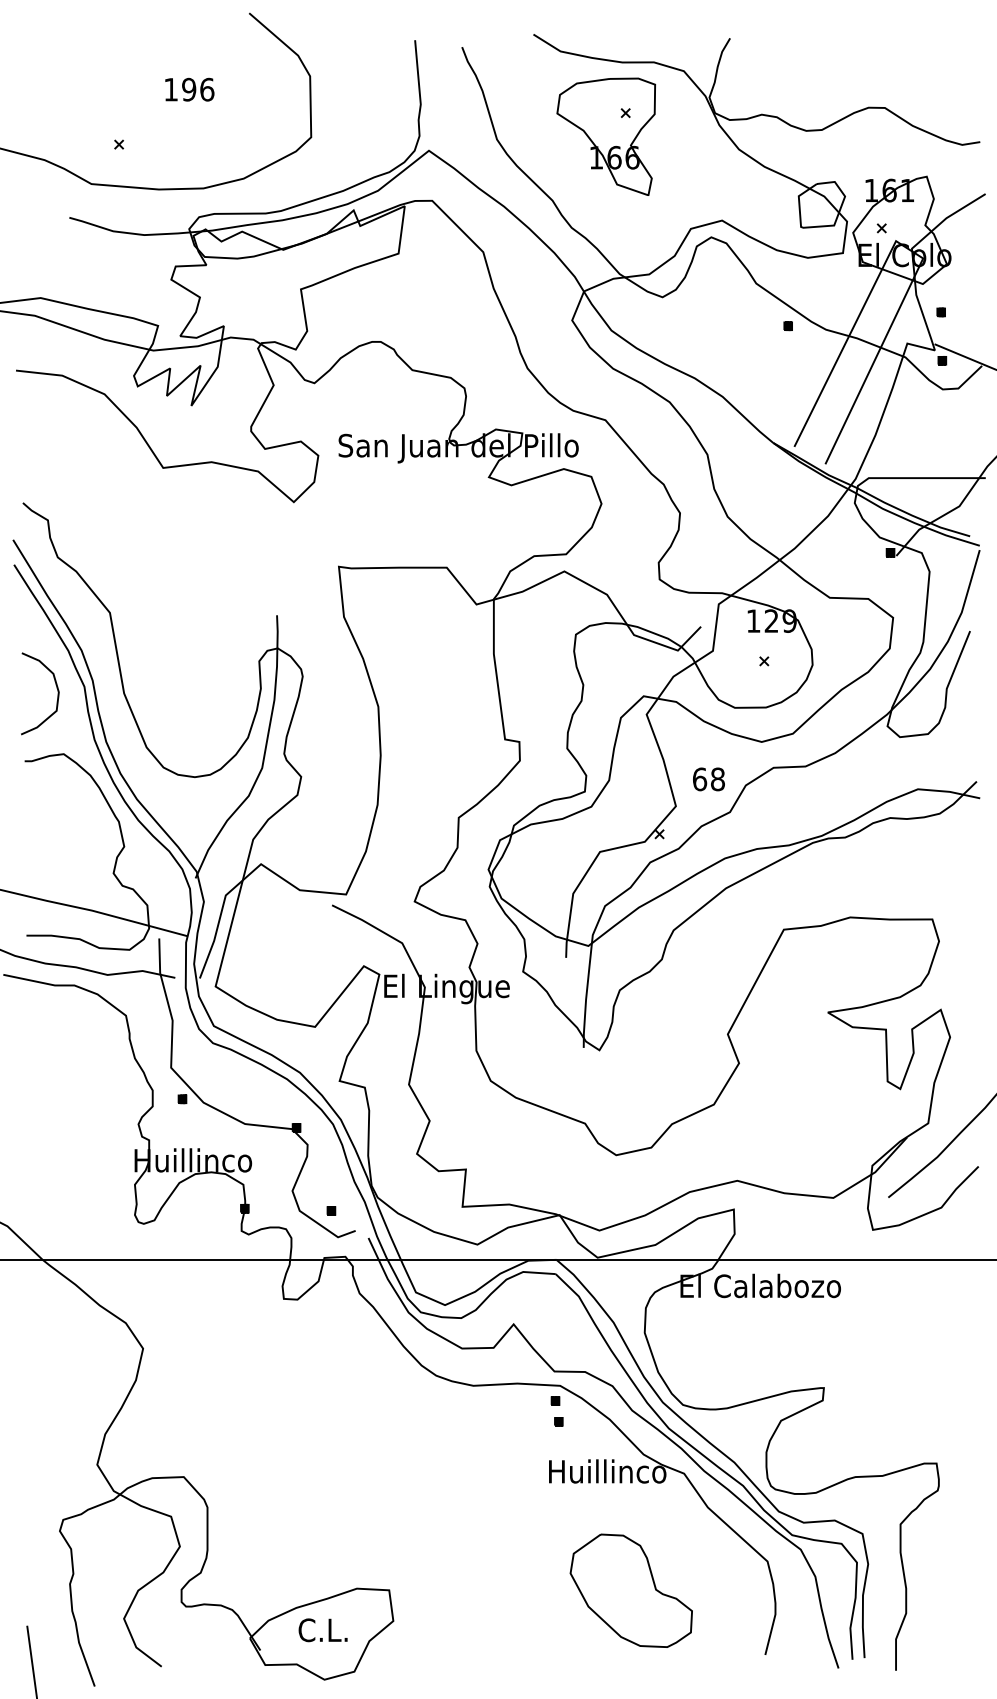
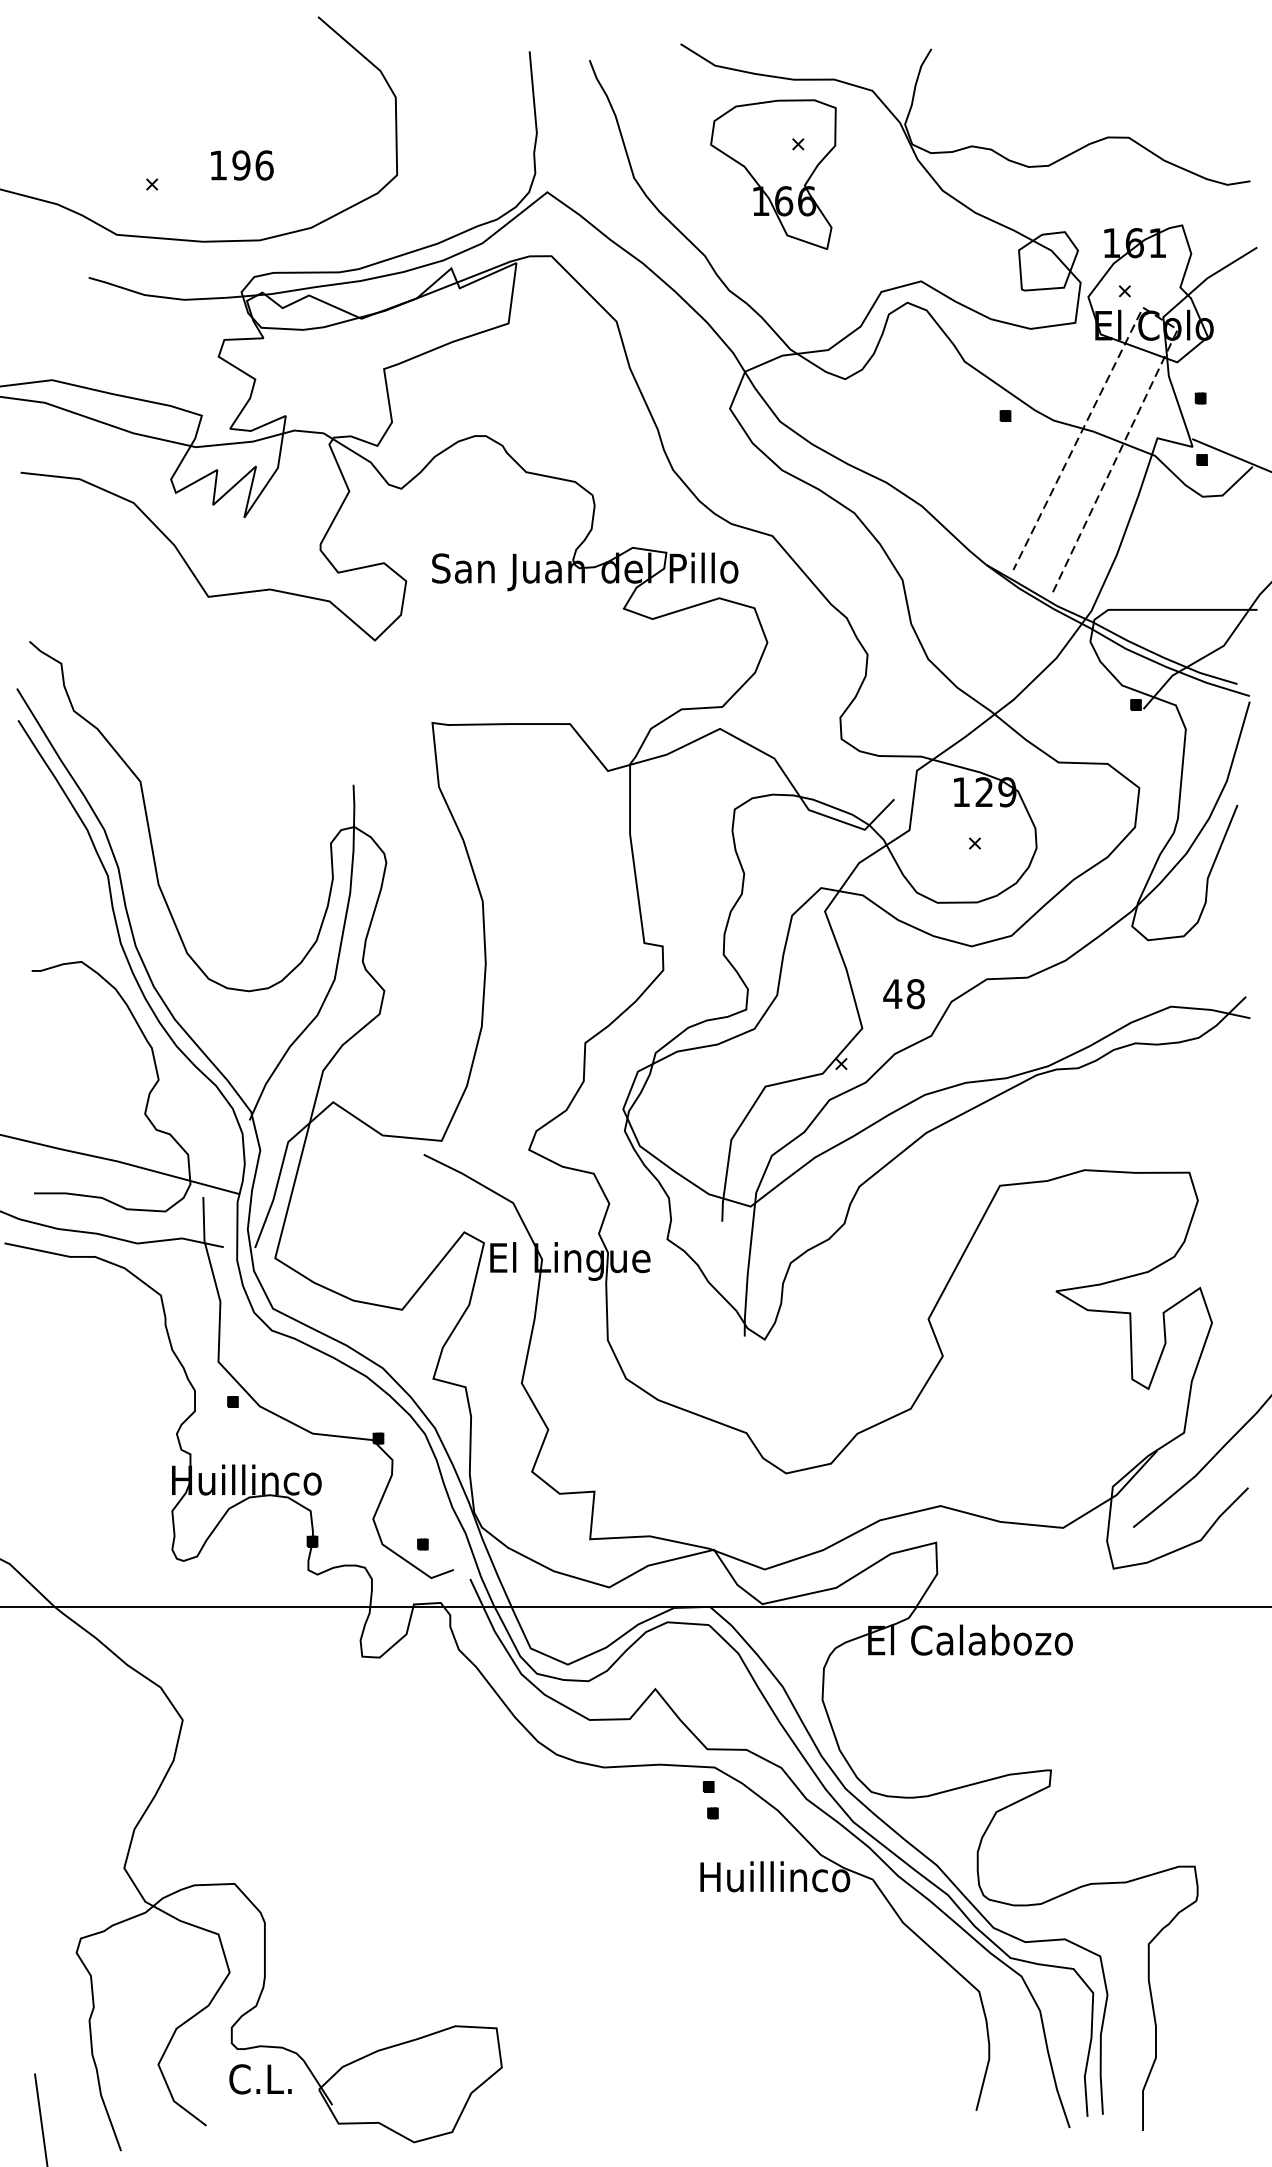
text: (189, 89) -> (241, 165), moved
line: (908, 249) -> (1158, 318), solid -> dashed
curve: (56, 688) -> (72, 878), removed
text: (699, 779) -> (892, 994), 68 -> 48
part: (630, 1590) -> (804, 2028), removed
text: (322, 1630) -> (259, 2079), moved

